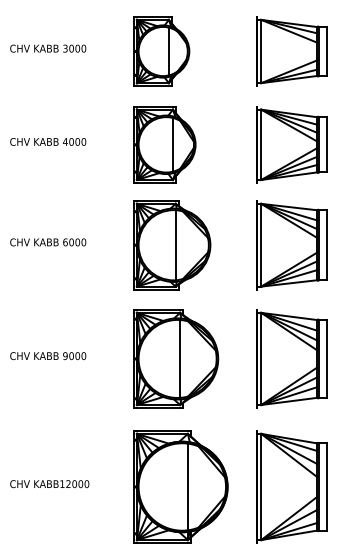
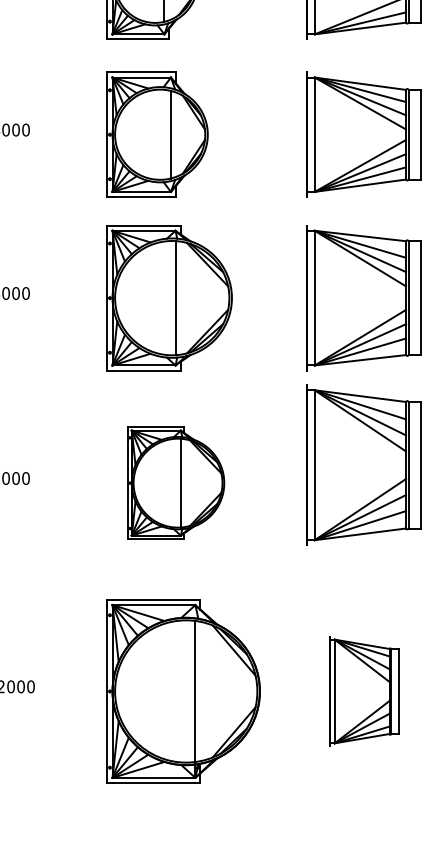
part: (176, 358) -> (176, 482), size x0.7
part: (291, 358) -> (363, 464), moved
part: (291, 486) -> (363, 690), size x0.6

